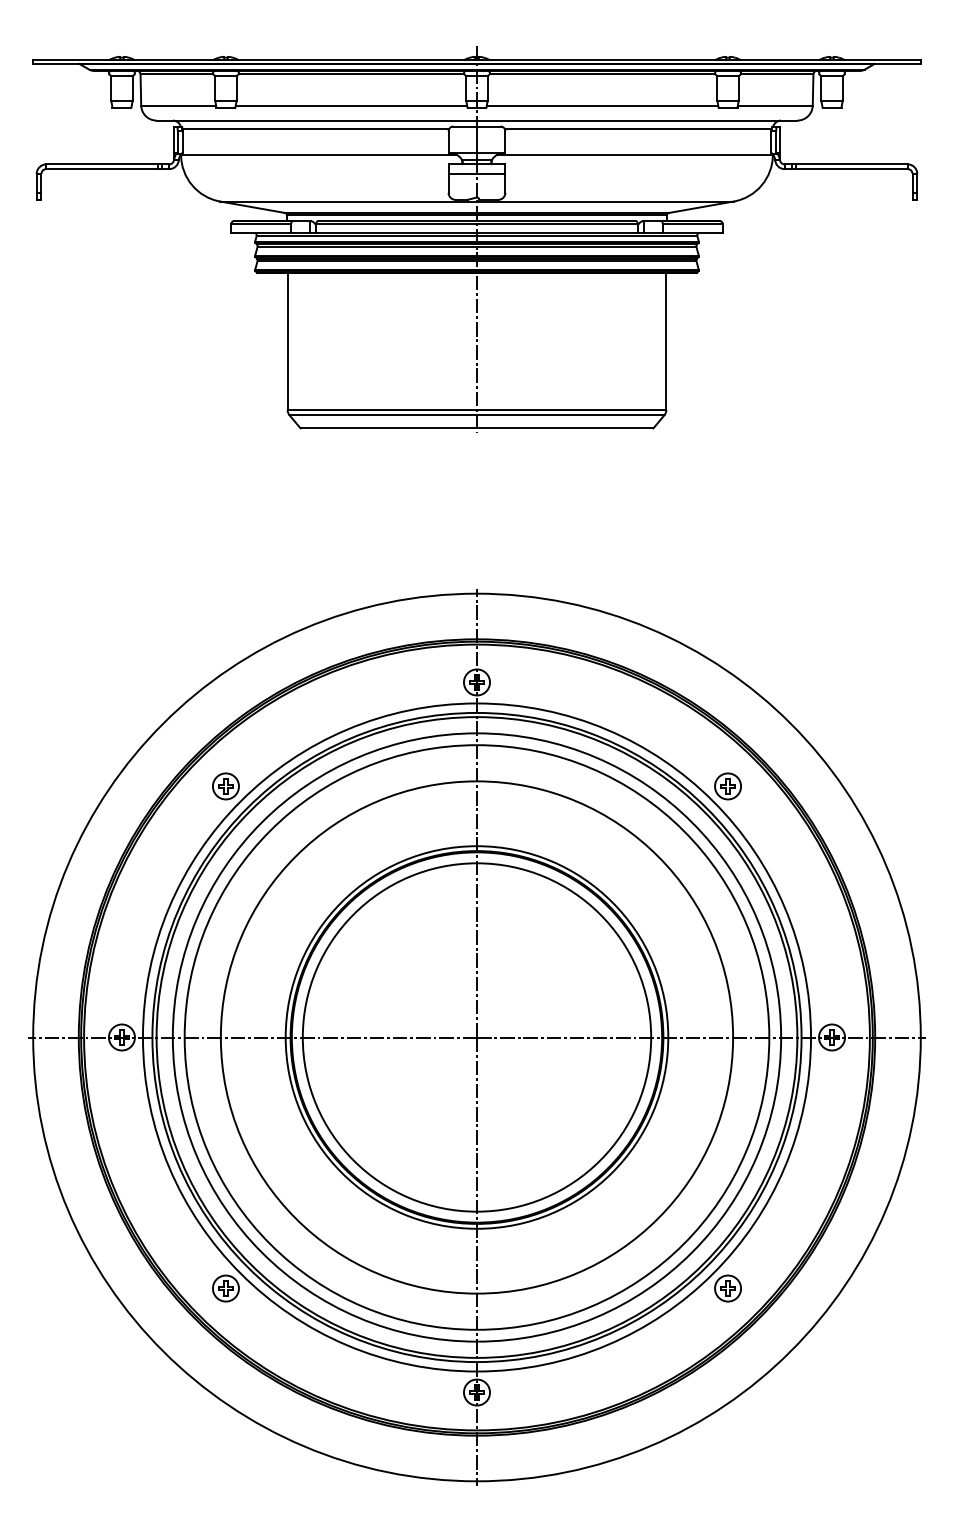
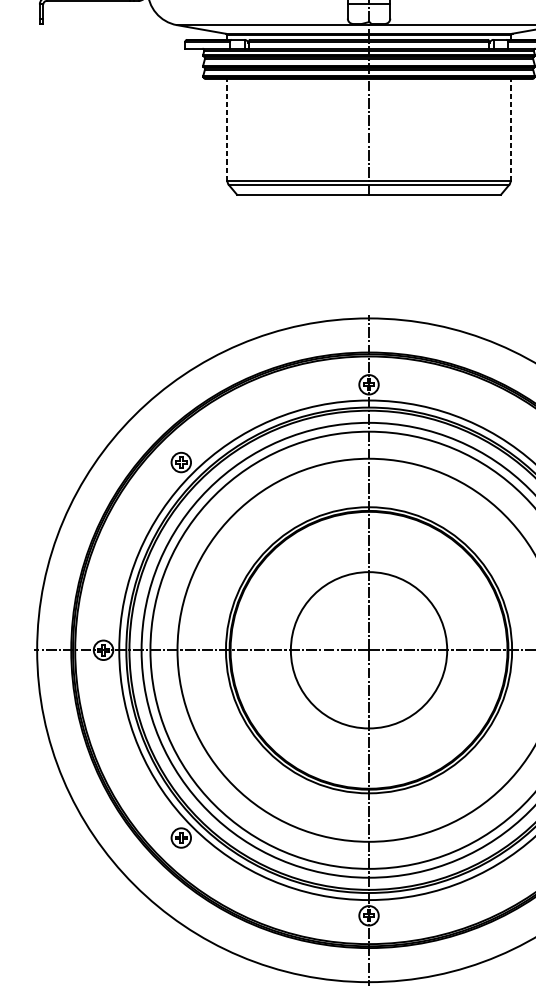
line: (287, 341) -> (227, 129), solid -> dashed
line: (666, 341) -> (510, 129), solid -> dashed
circle: (476, 1037) -> (368, 650), size x0.6

